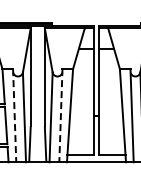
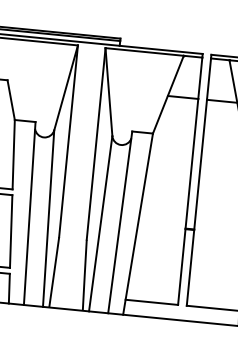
line: (14, 115) -> (29, 213), dashed -> solid
line: (60, 115) -> (119, 221), dashed -> solid

